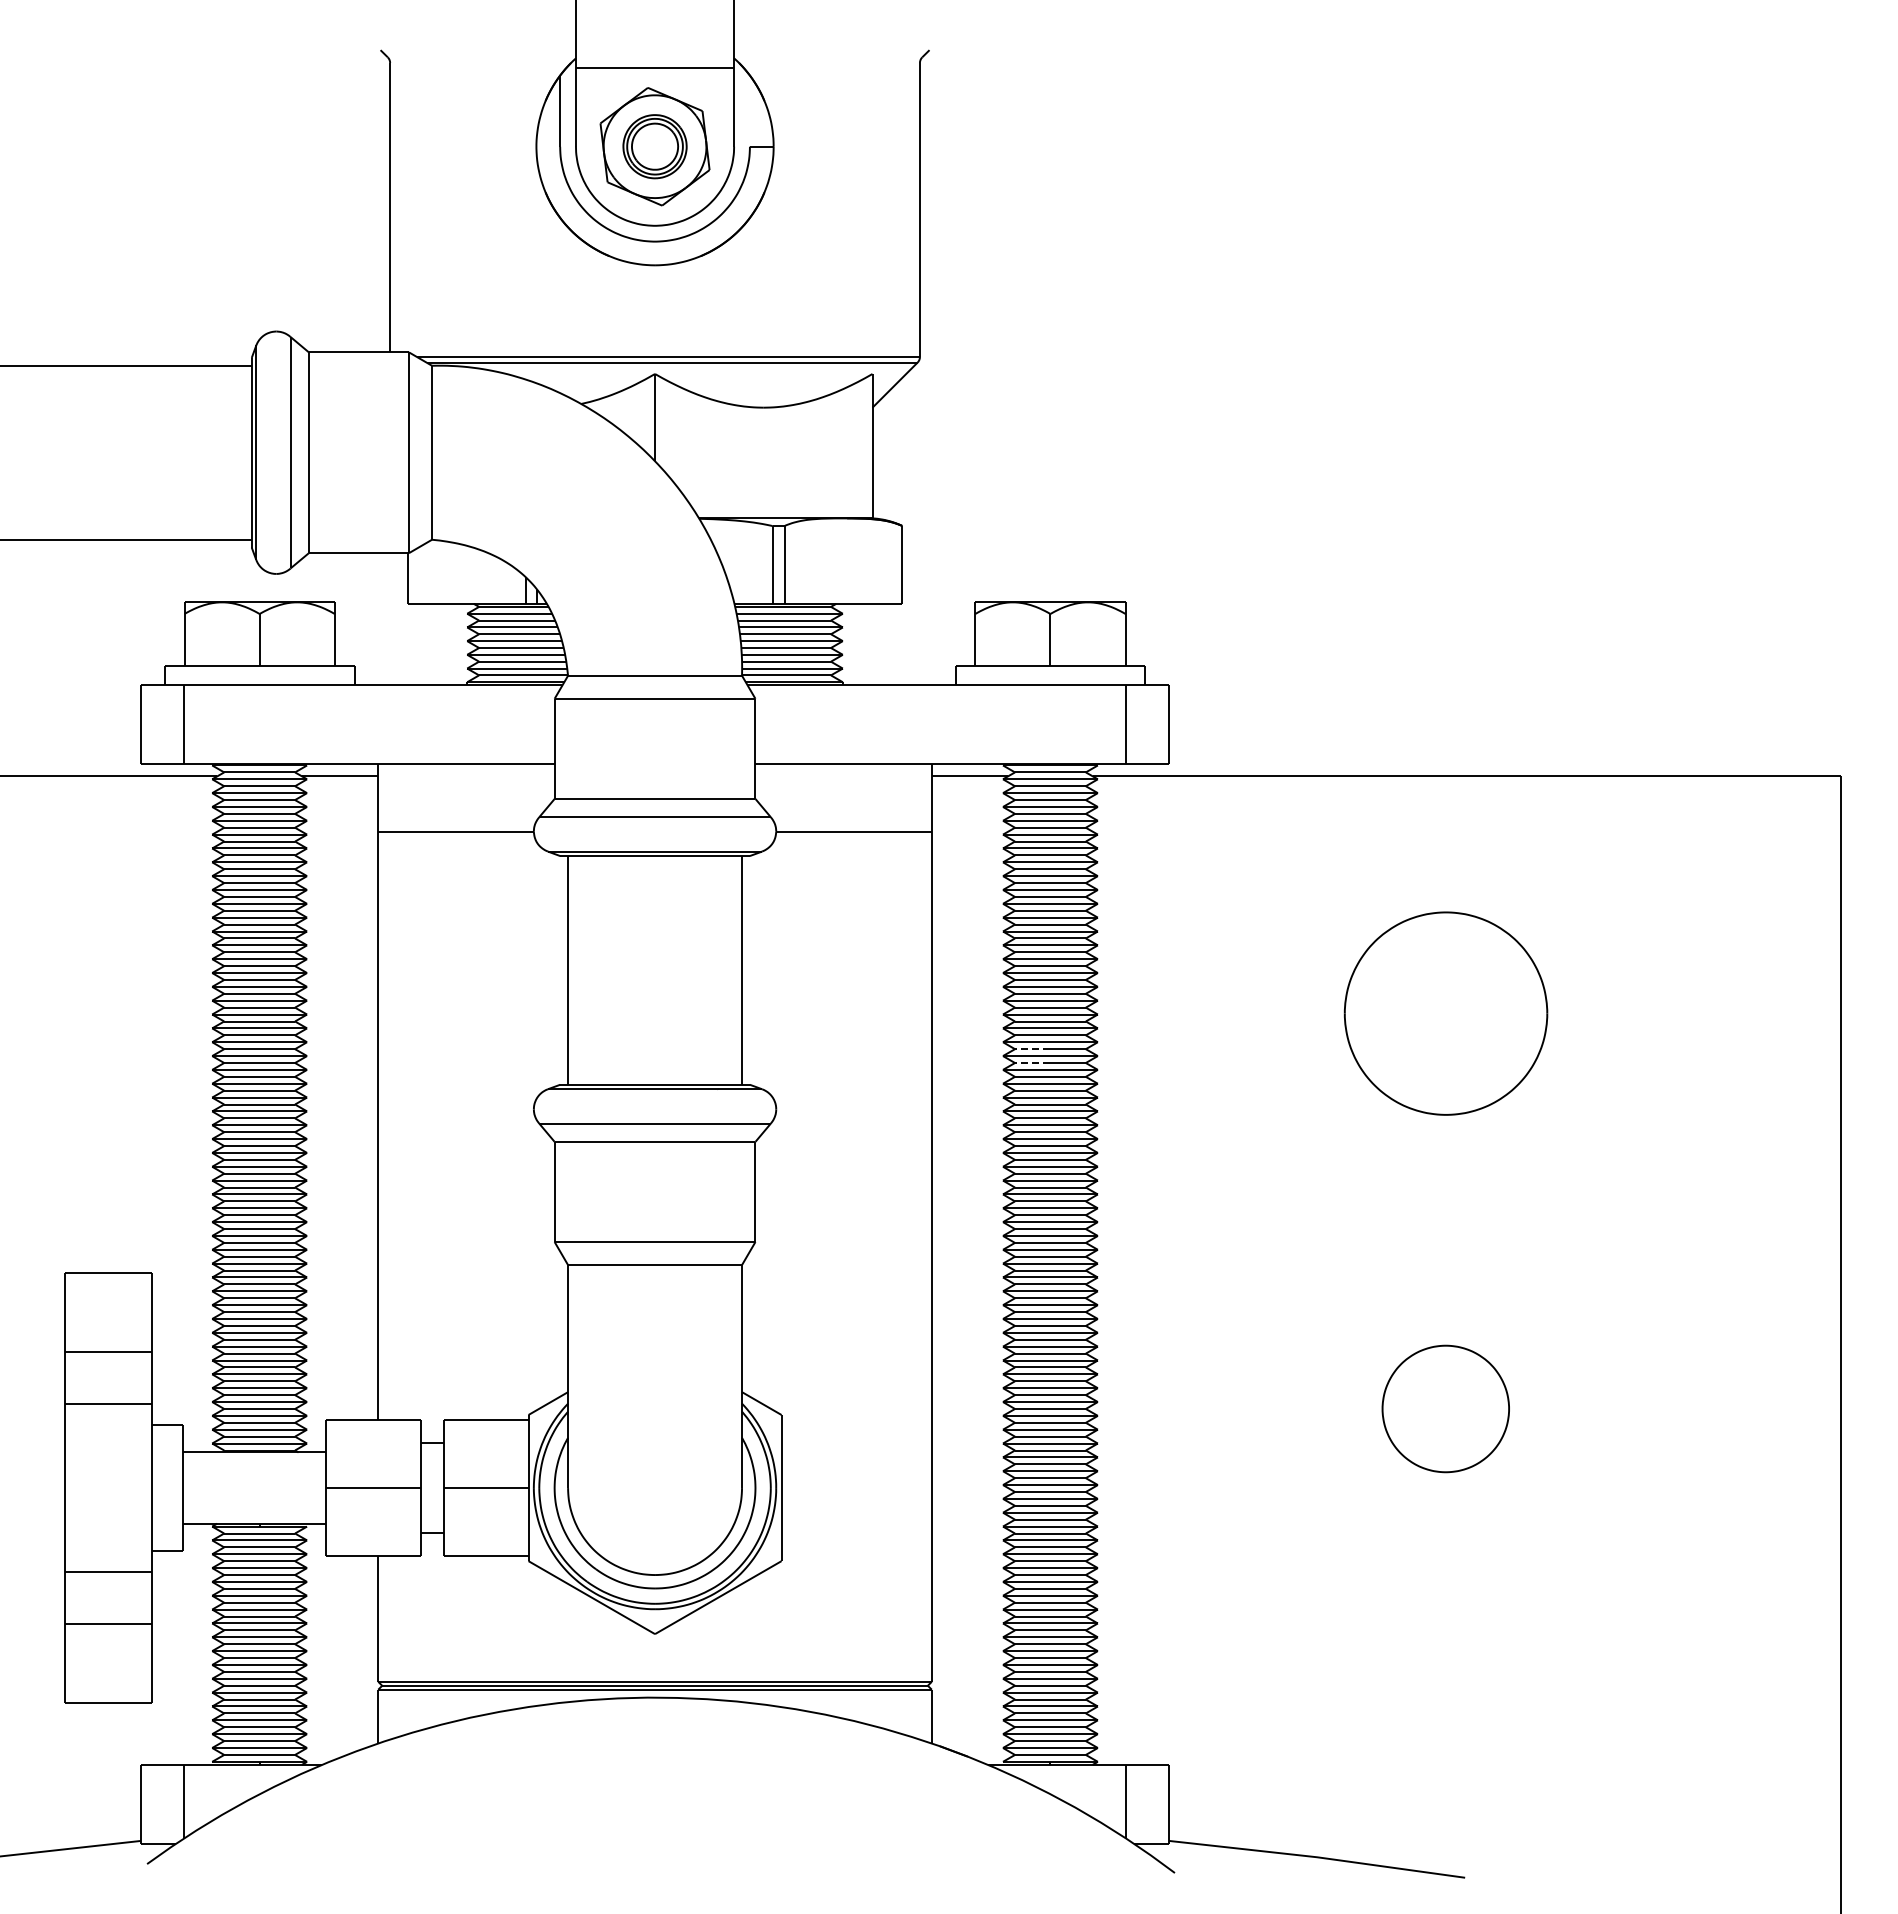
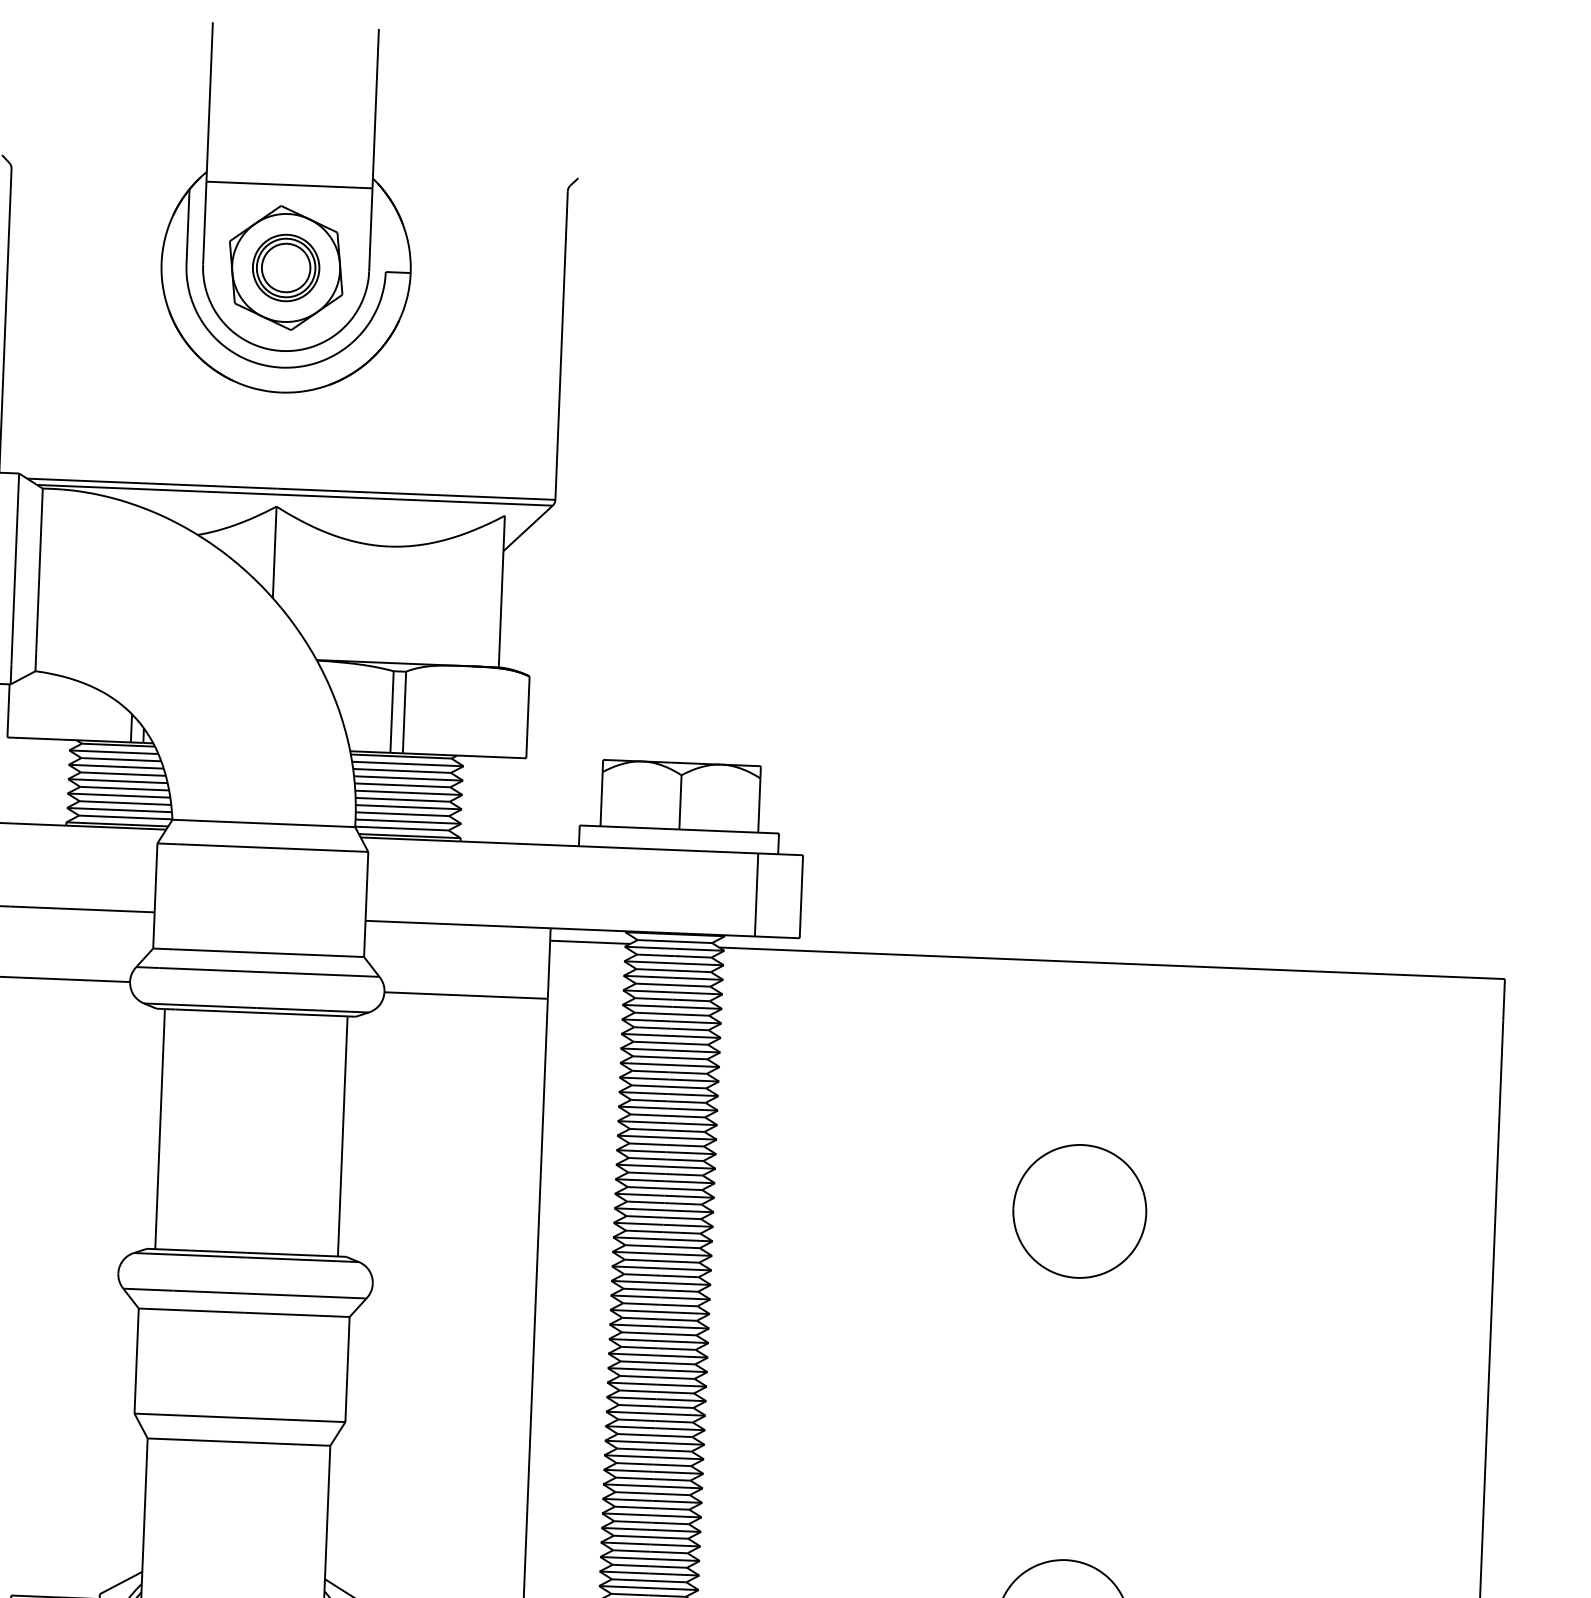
part: (1445, 1013) -> (1079, 1211), size x0.62
line: (1032, 1049) -> (644, 1231), dashed -> solid
line: (1032, 1063) -> (643, 1246), dashed -> solid

